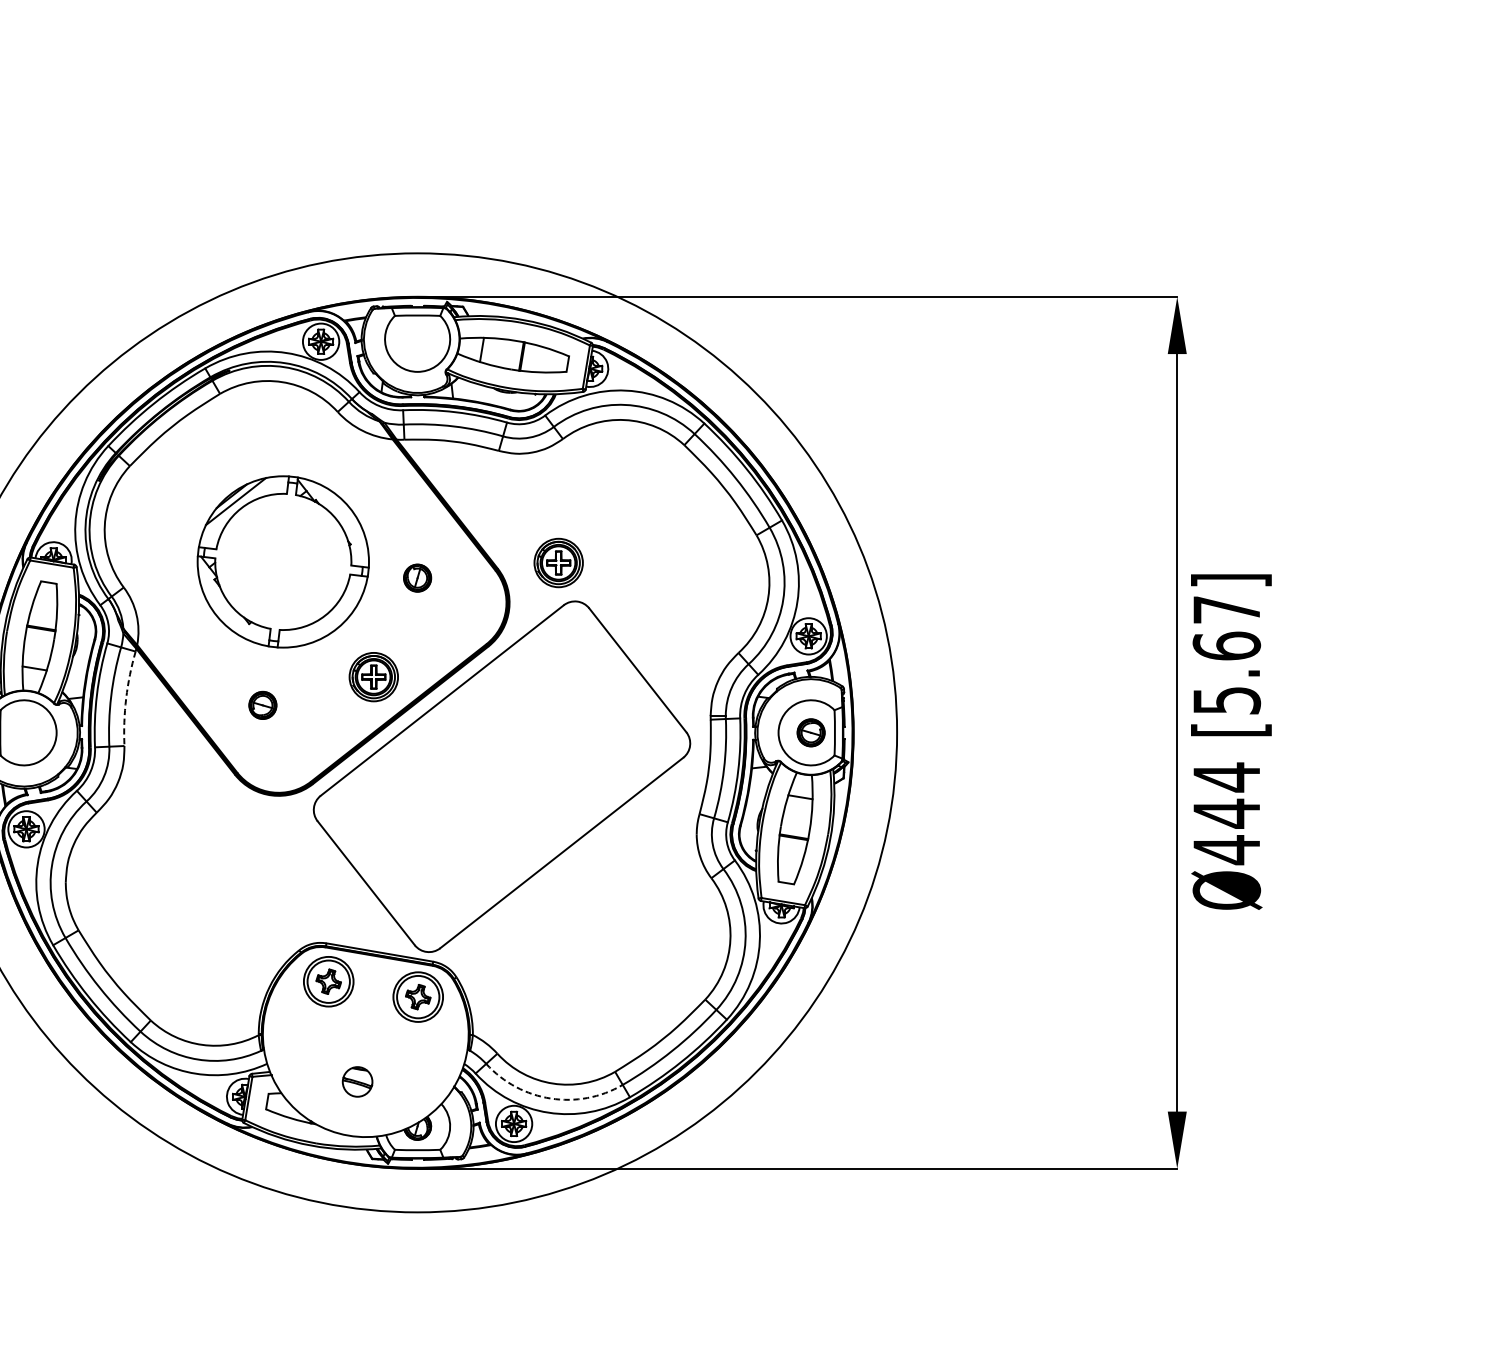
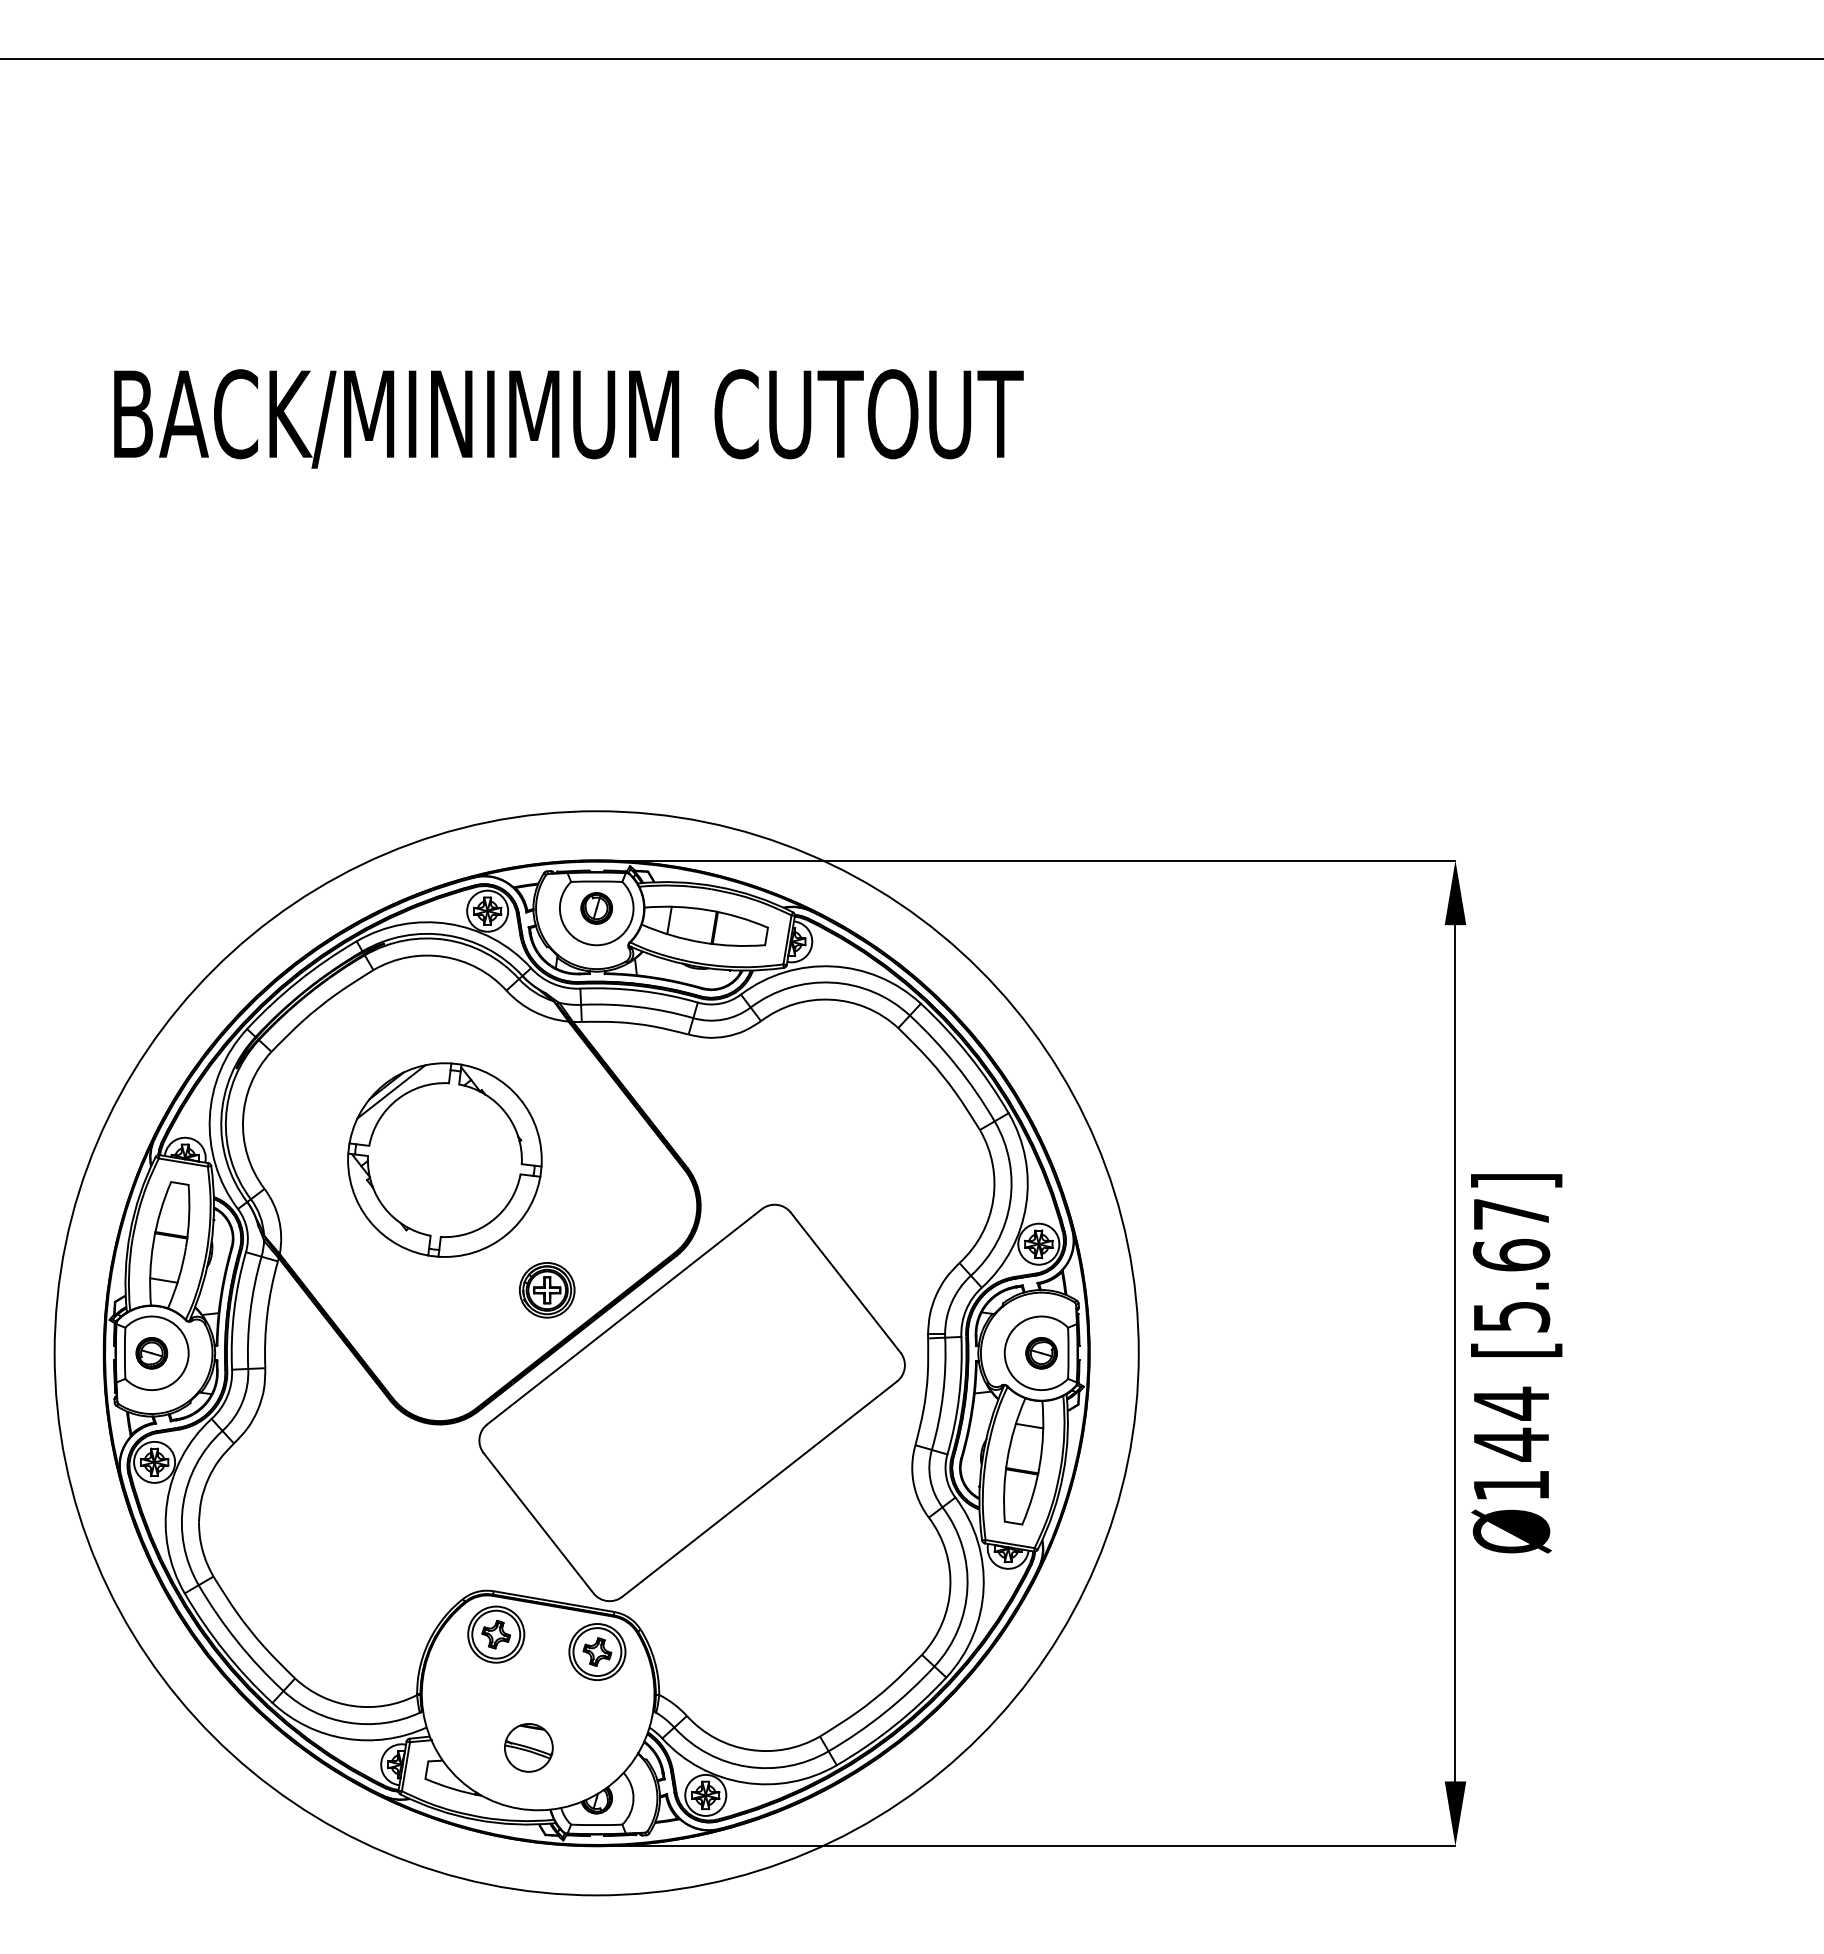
part: (558, 563) -> (756, 1161), removed
part: (417, 578) -> (596, 908), moved
arc: (126, 698) -> (267, 1314), dashed -> solid
part: (262, 705) -> (151, 1353), moved
text: (1226, 849) -> (1511, 1485), Ø444 -> Ø144
part: (357, 1081) -> (528, 1747), size x1.43
arc: (550, 1098) -> (747, 1766), dashed -> solid

